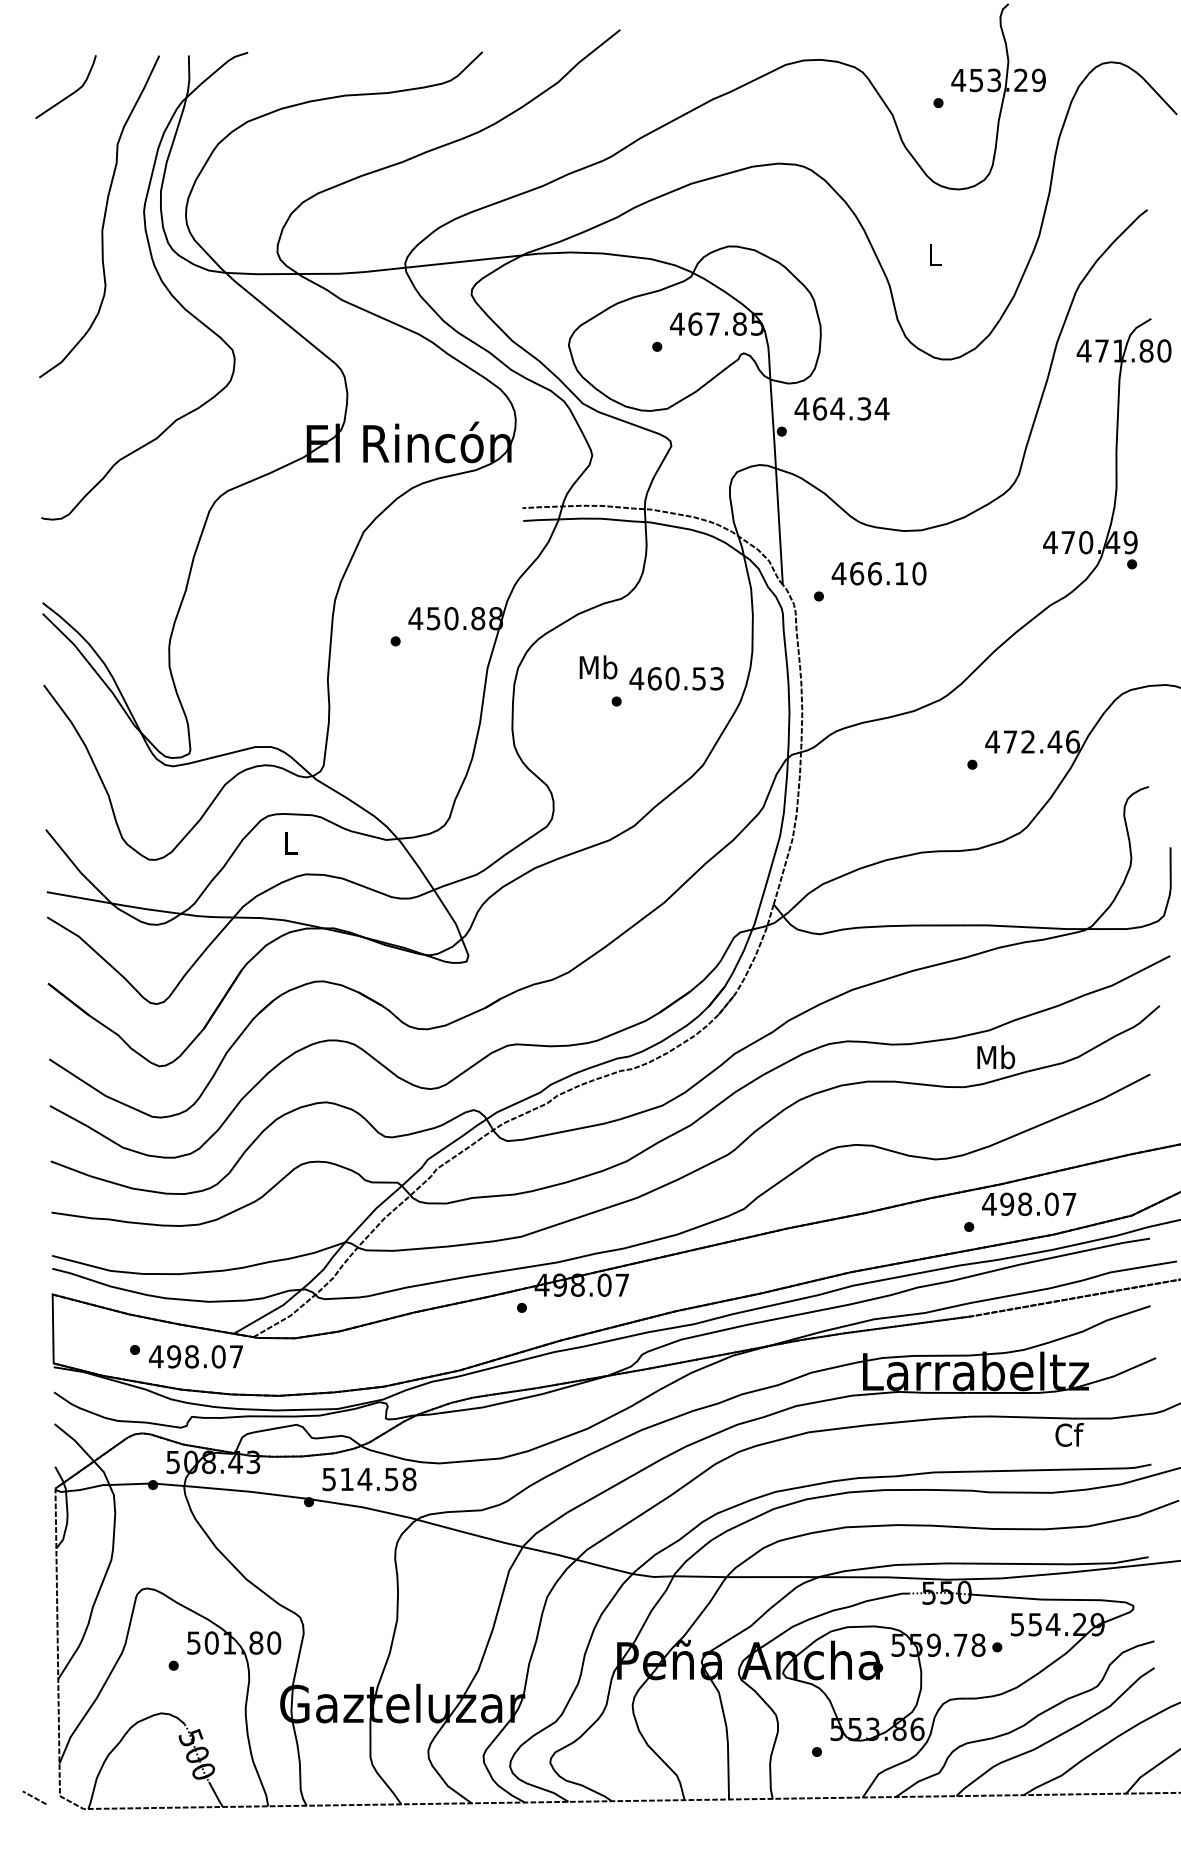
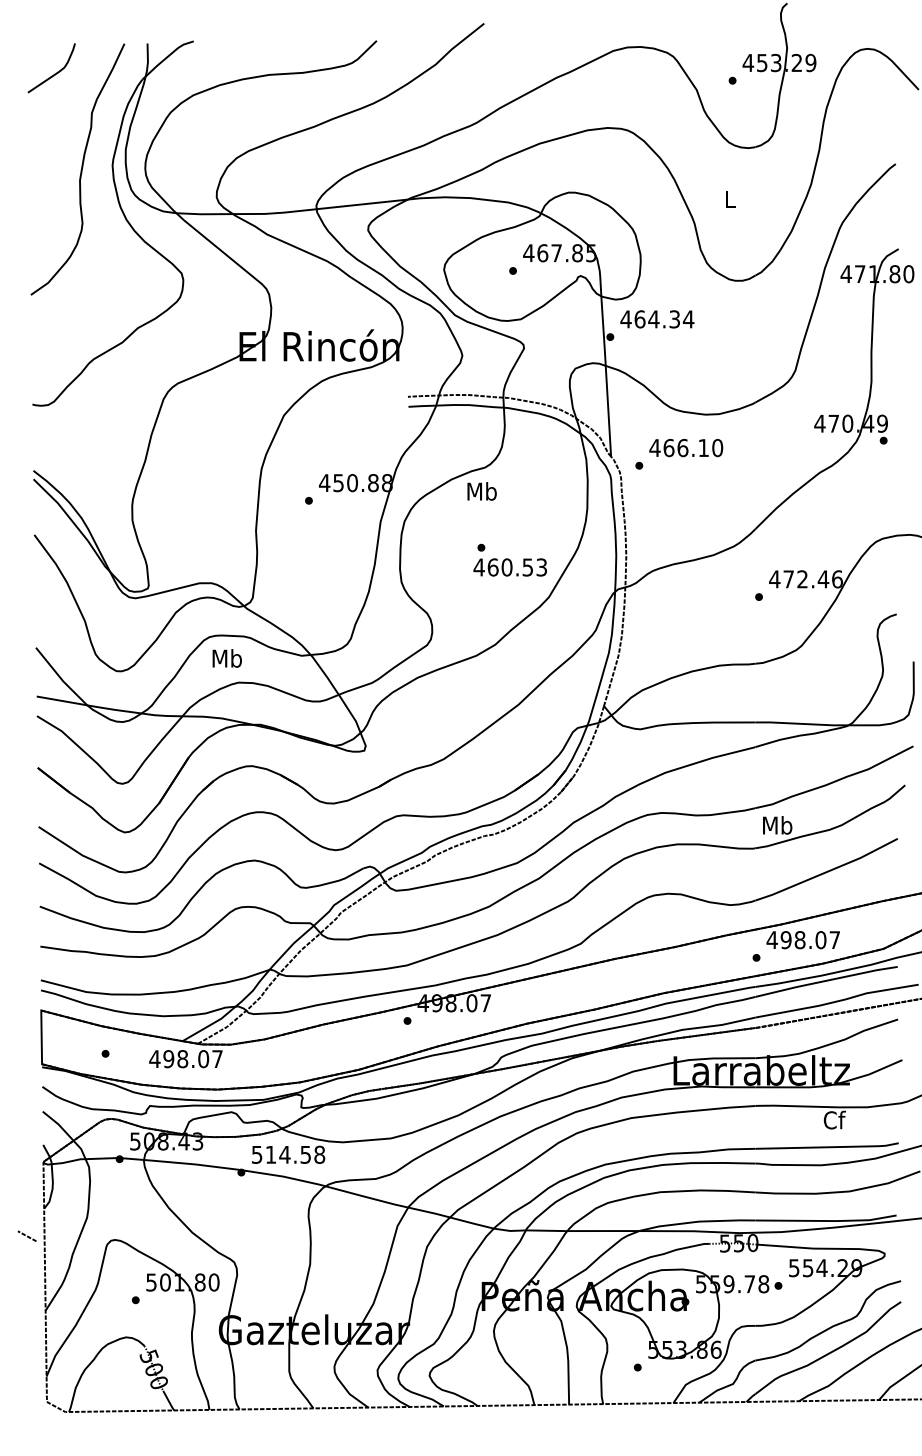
text: (598, 667) -> (482, 491), moved
text: (676, 678) -> (510, 567), moved
text: (290, 843) -> (226, 658), L -> Mb
text: (195, 1356) -> (185, 1058), moved
line: (34, 1797) -> (27, 1236), moved

